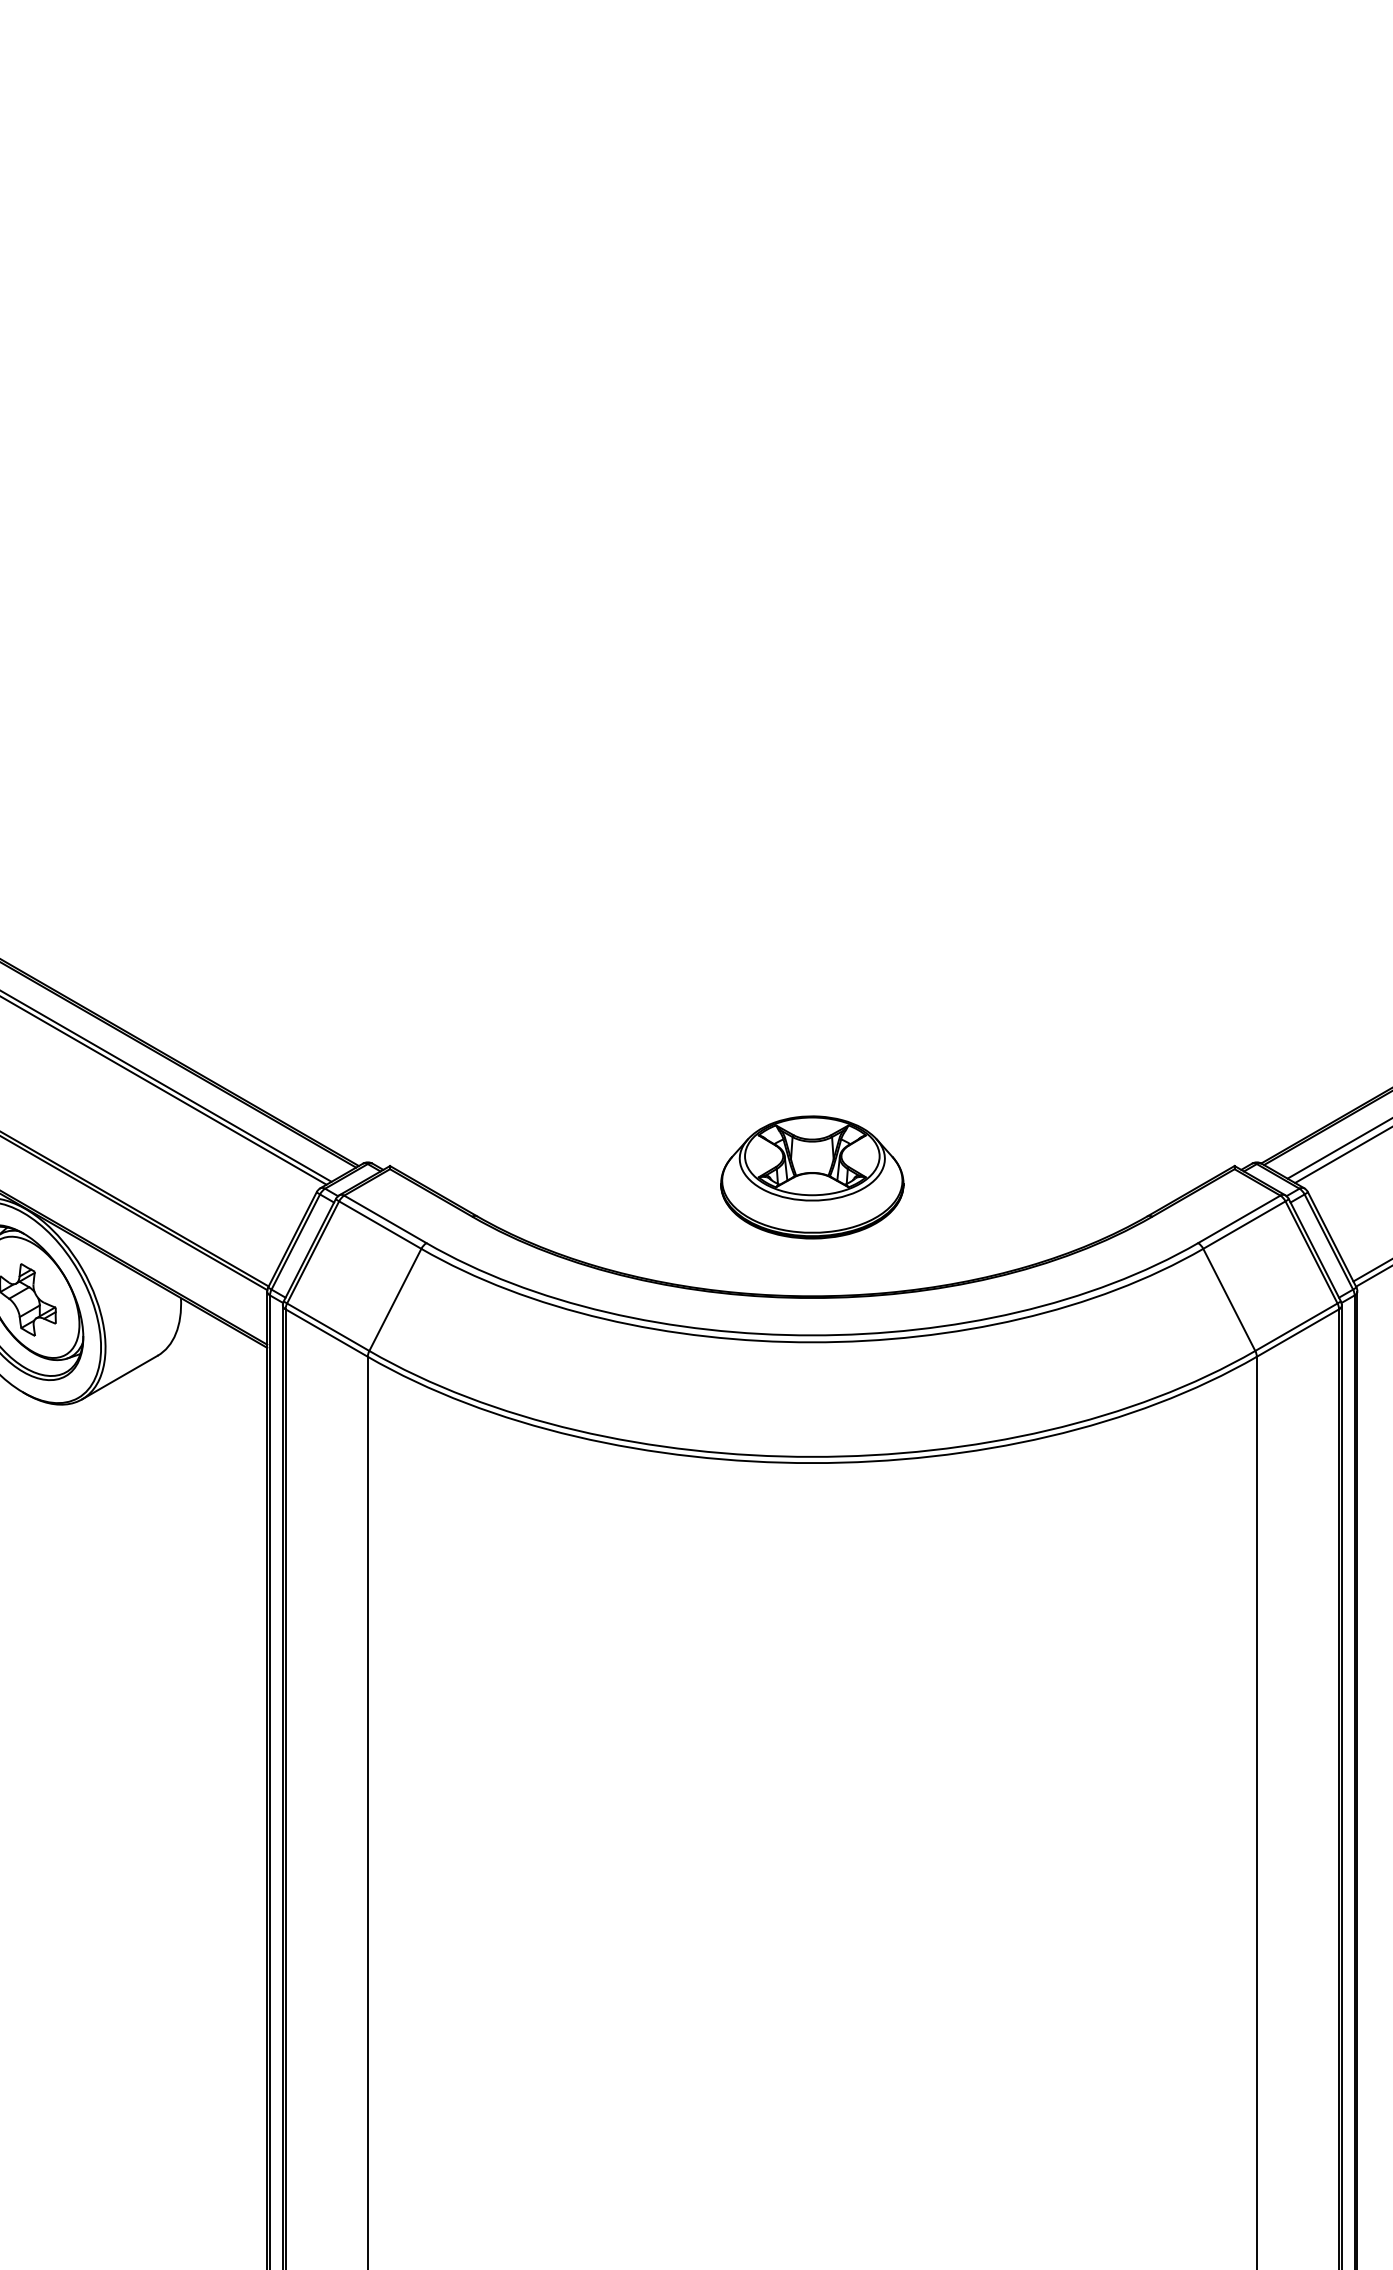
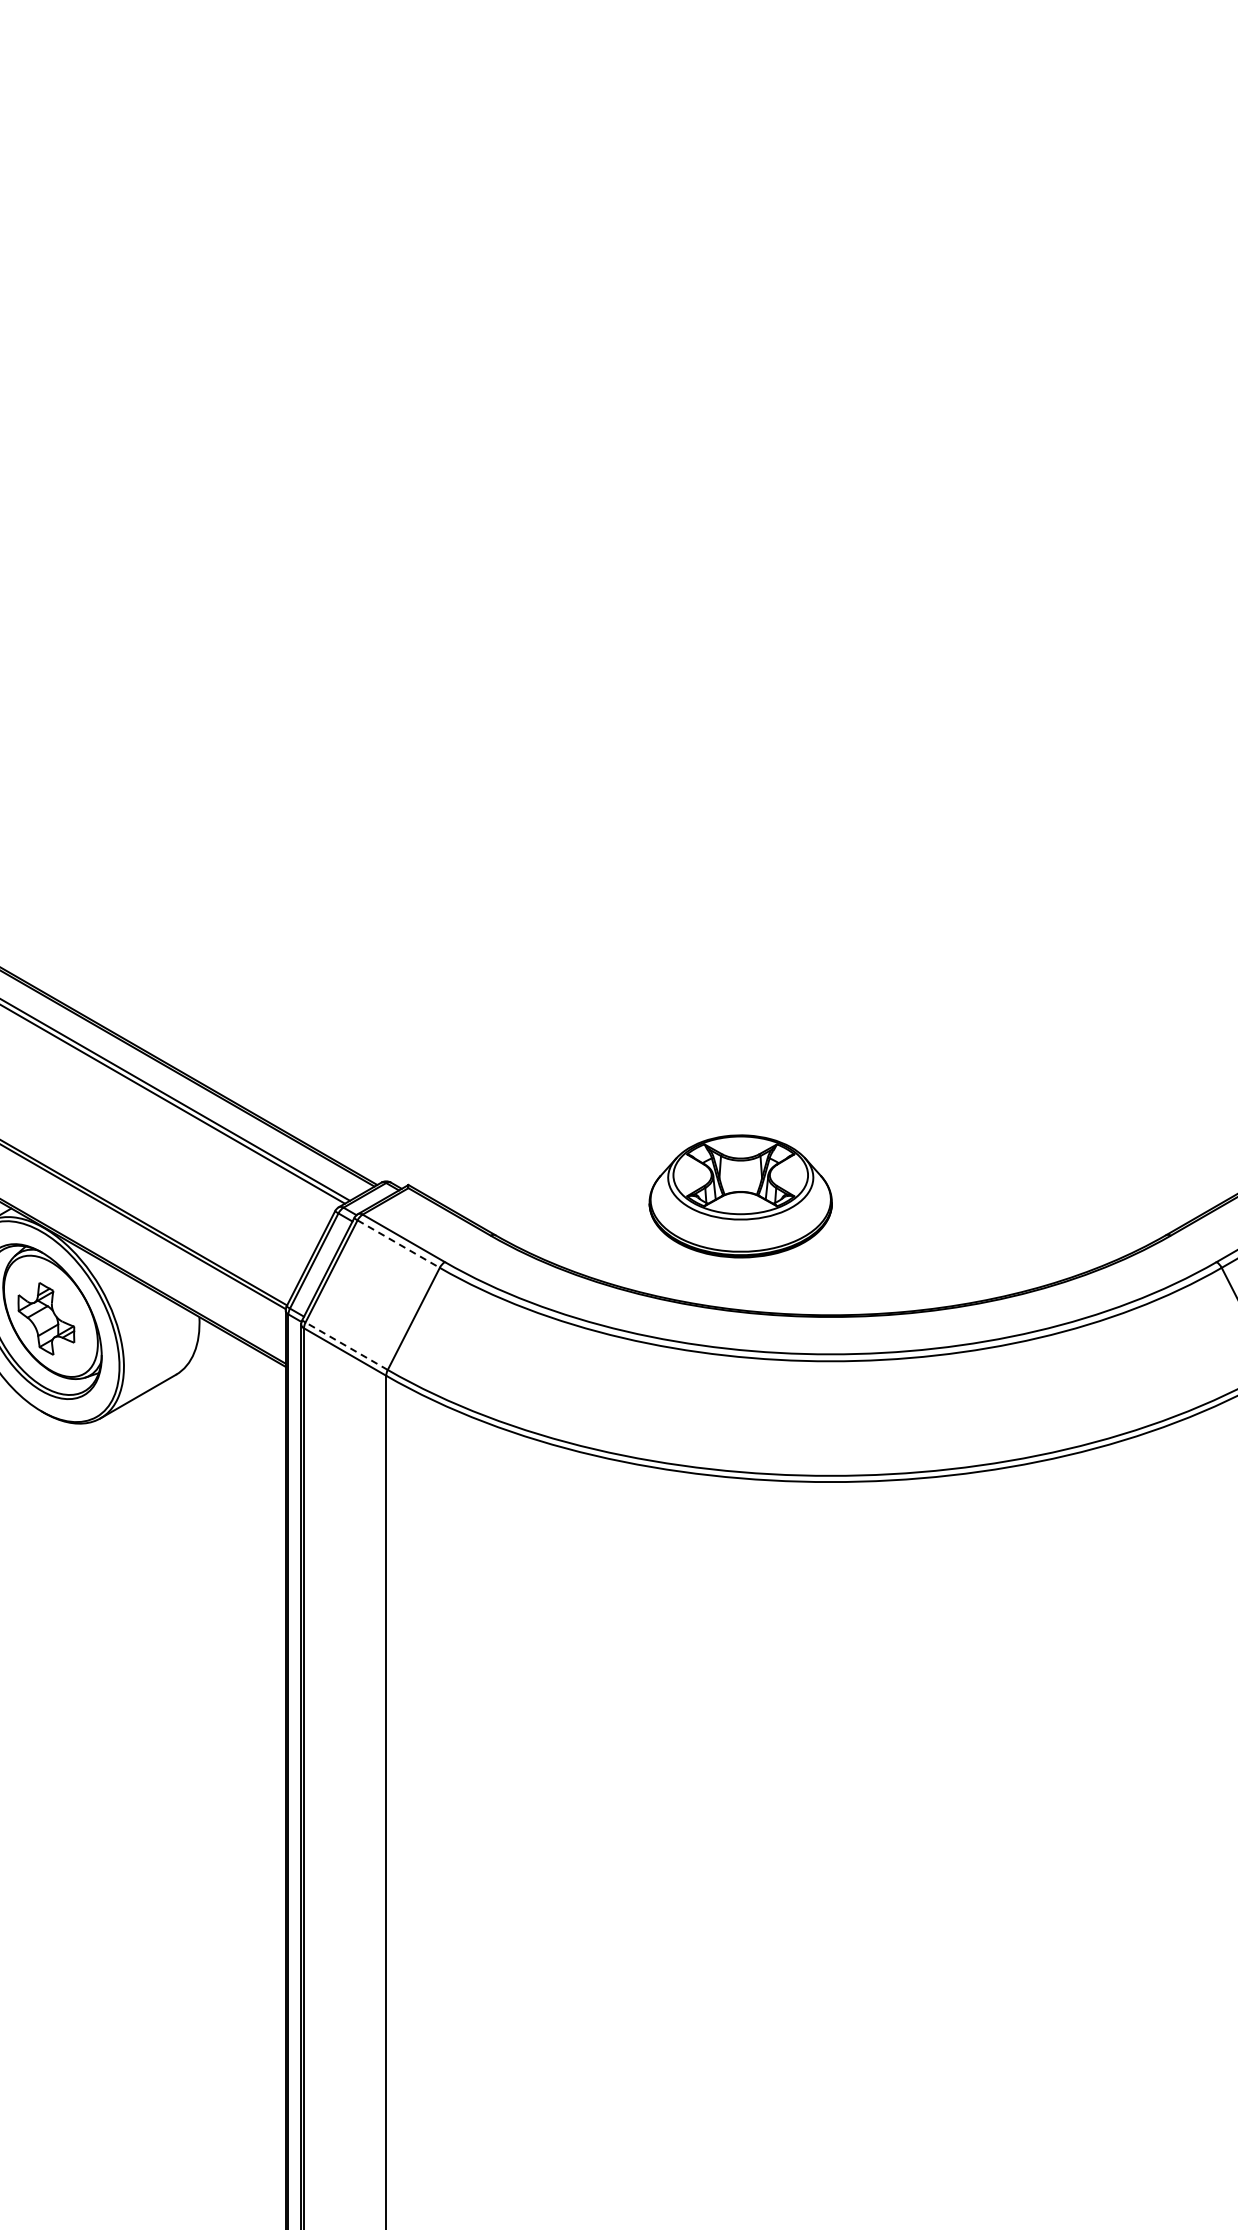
part: (812, 1177) -> (740, 1196), moved
line: (380, 1225) -> (398, 1244), solid -> dashed
line: (327, 1326) -> (345, 1345), solid -> dashed

